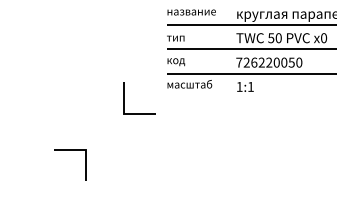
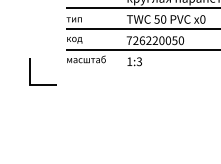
text: (250, 86) -> (139, 61), 1:1 -> 1:3

